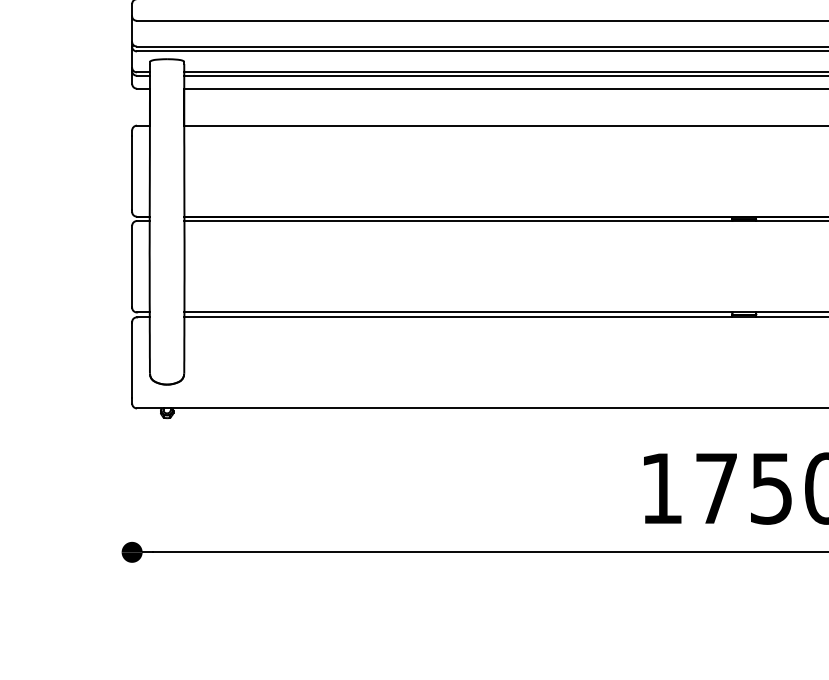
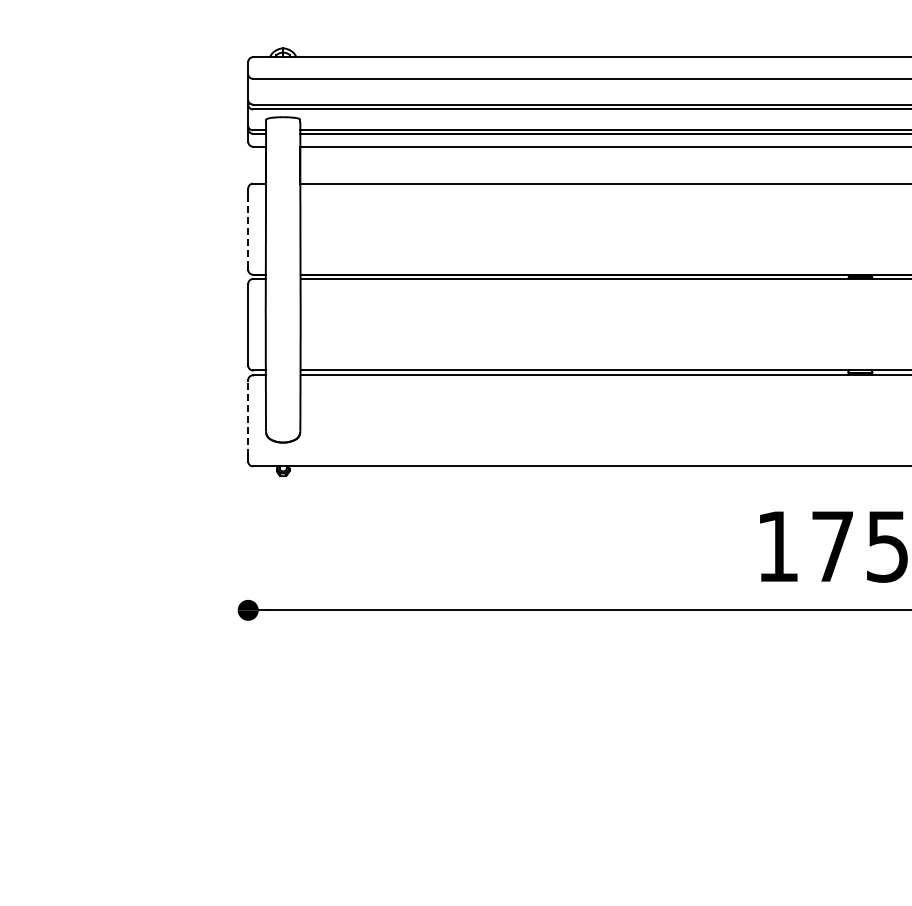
line: (132, 172) -> (248, 230), solid -> dashed
line: (132, 359) -> (248, 417), solid -> dashed

